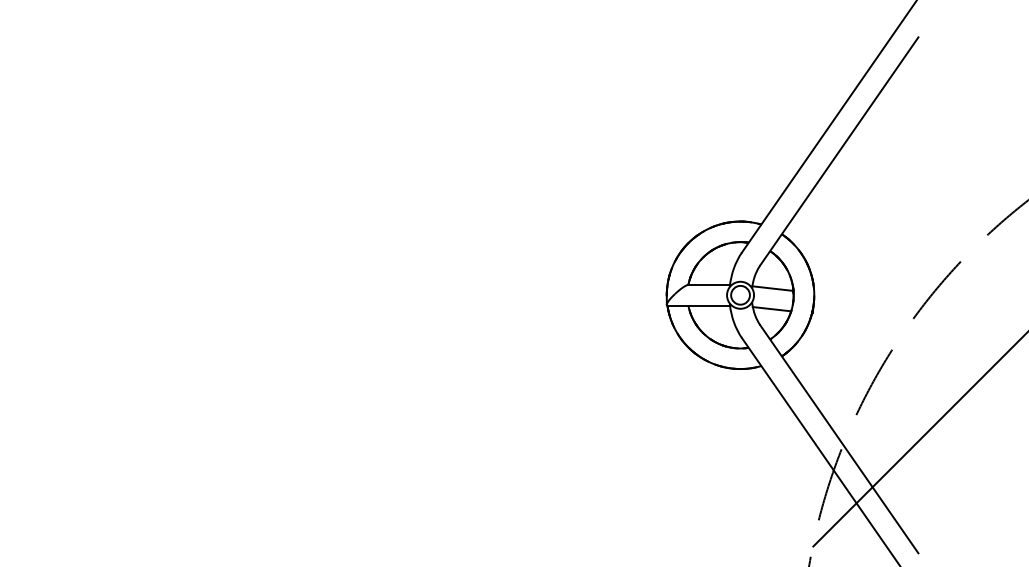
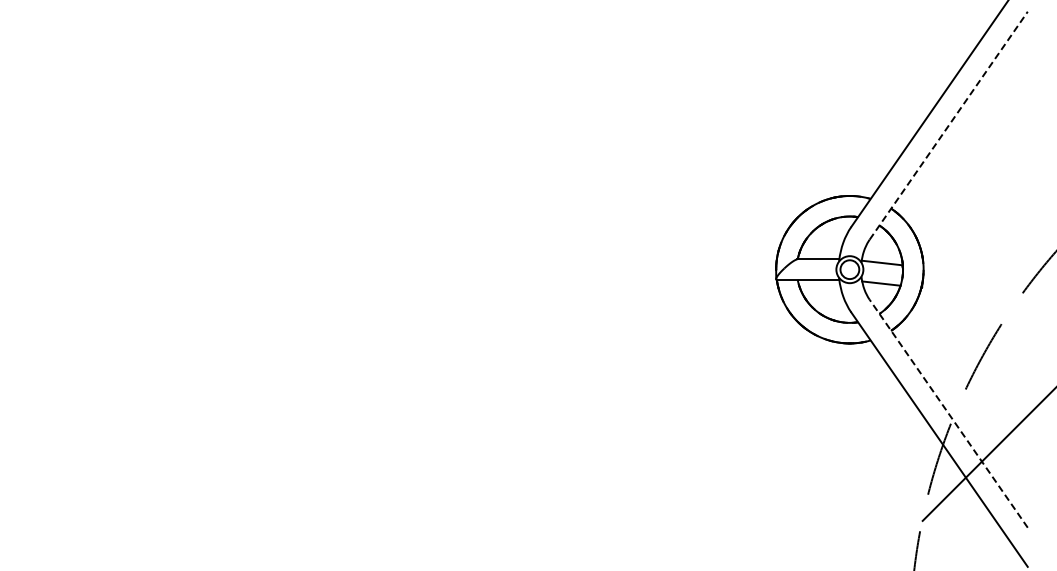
line: (839, 151) -> (948, 125), solid -> dashed
line: (839, 439) -> (948, 413), solid -> dashed

